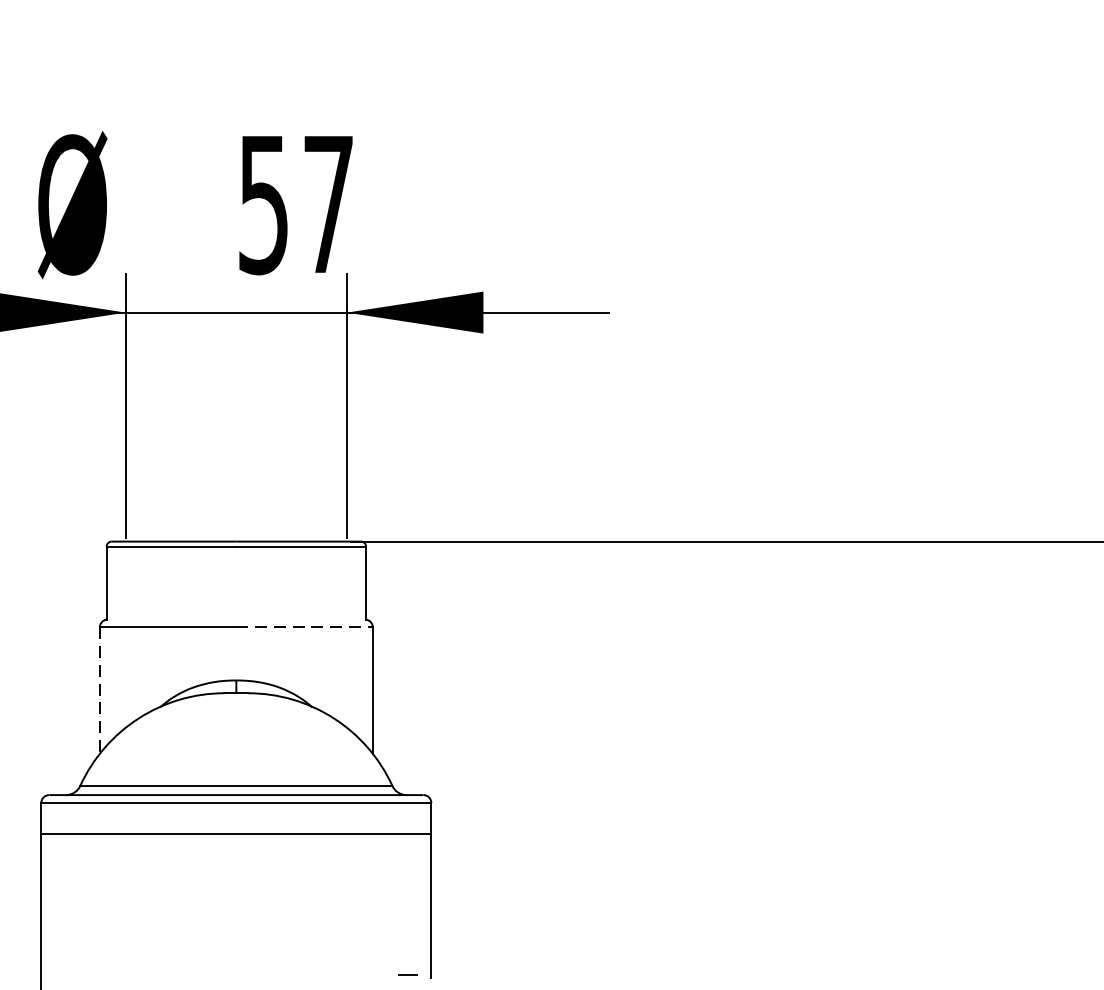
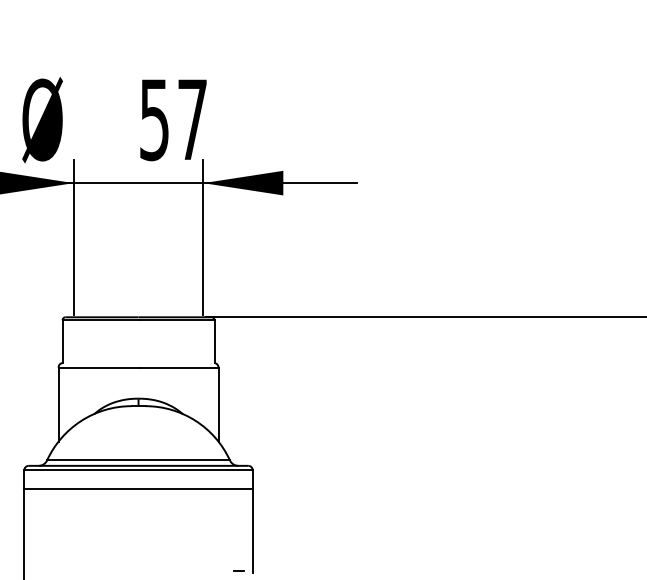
line: (304, 627) -> (178, 367), dashed -> solid
line: (99, 692) -> (58, 405), dashed -> solid

